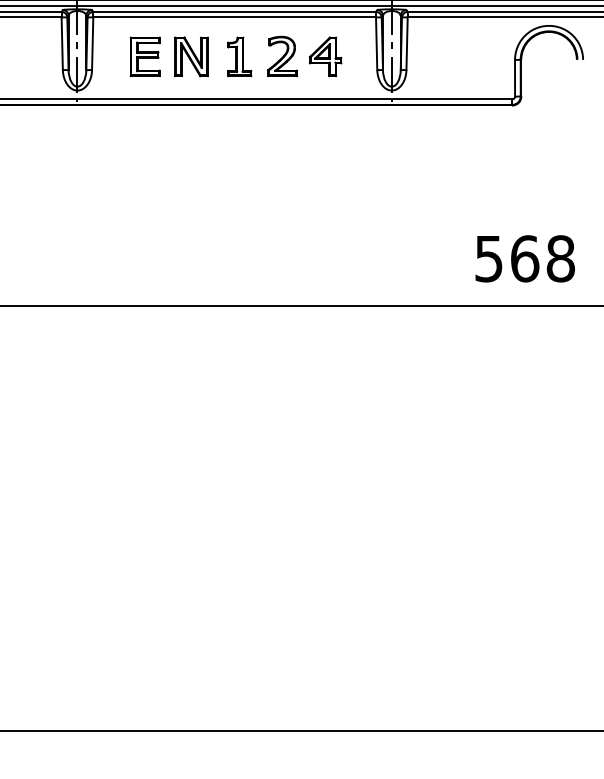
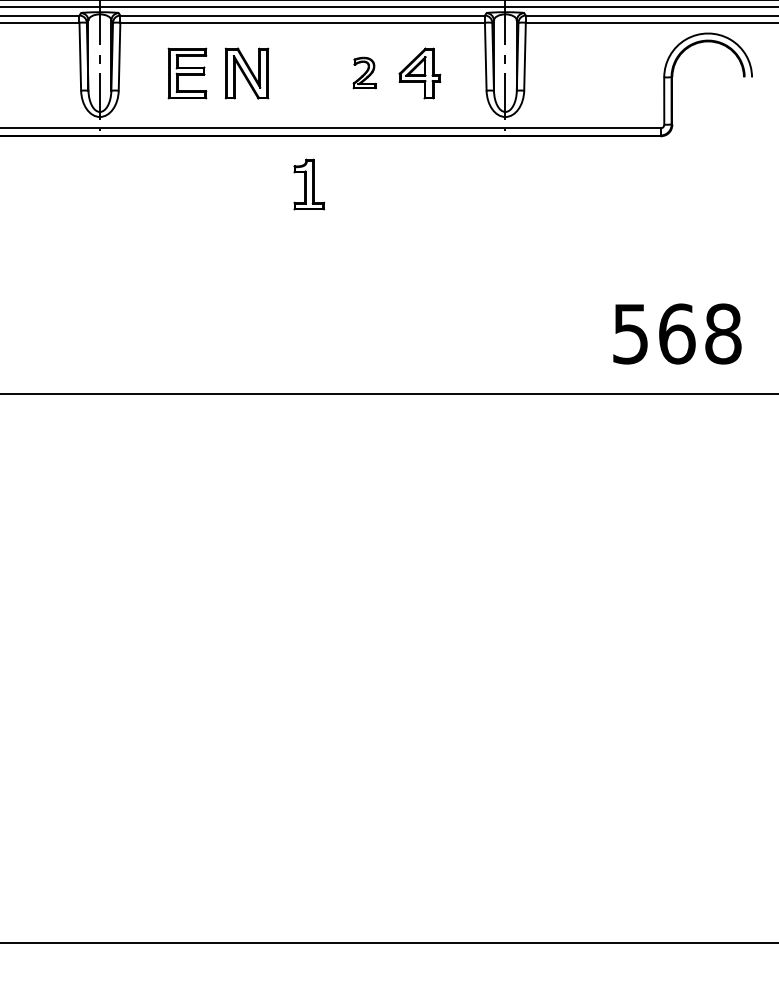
part: (239, 56) -> (309, 184), moved
part: (282, 56) -> (364, 72), size x0.6

